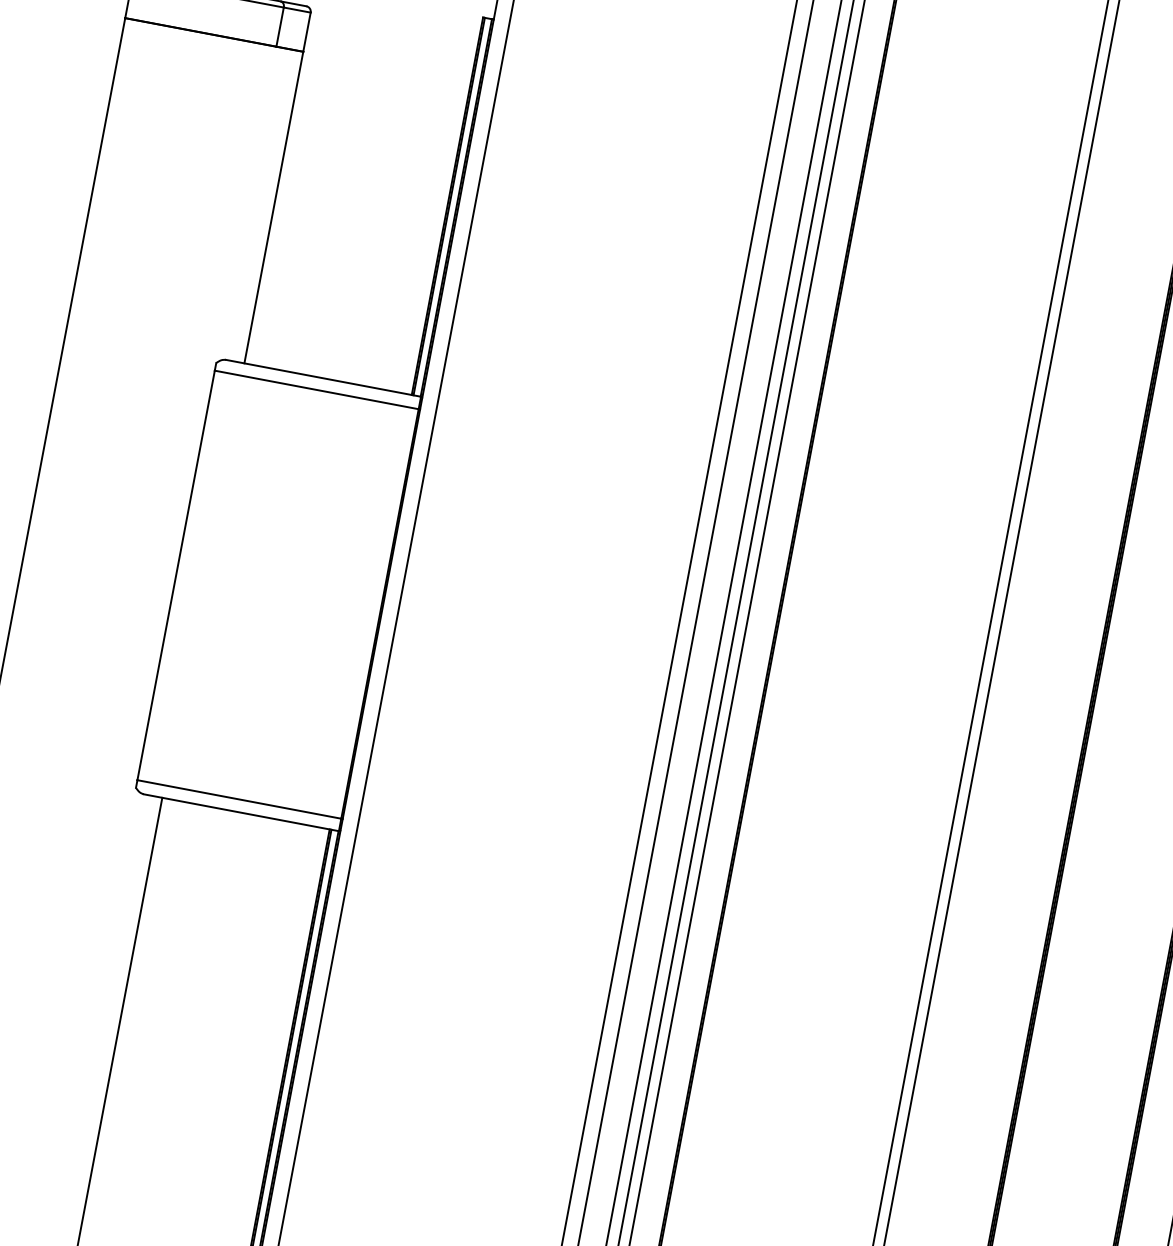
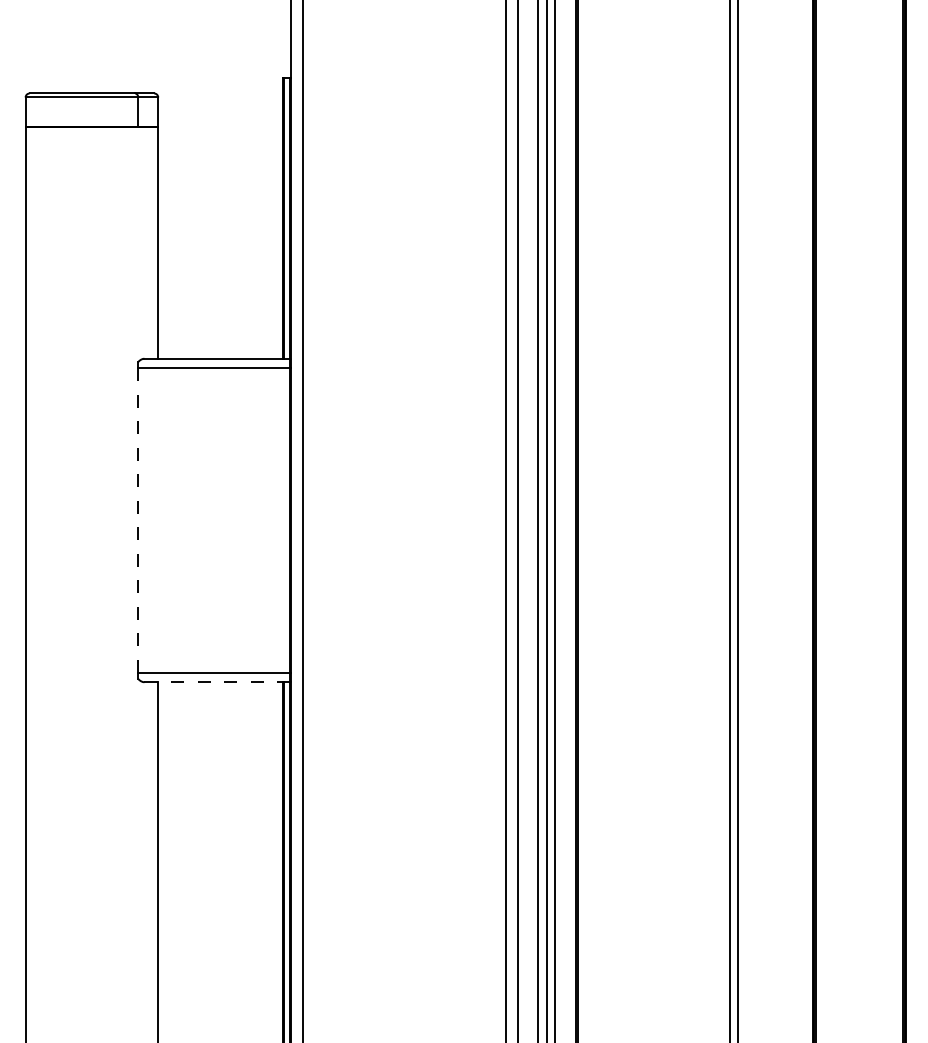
line: (175, 575) -> (137, 520), solid -> dashed
line: (241, 813) -> (217, 682), solid -> dashed

